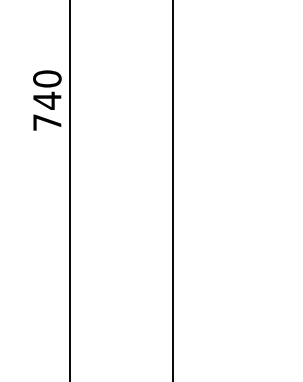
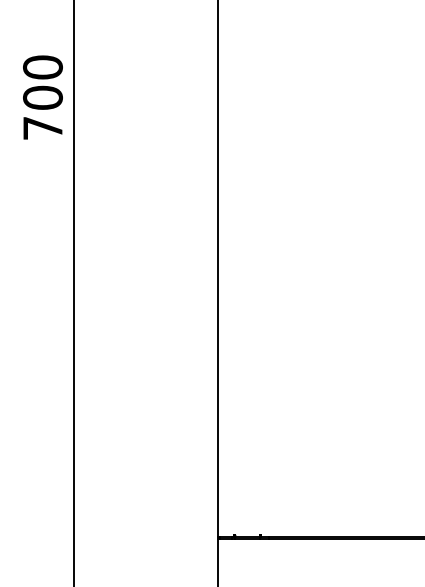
text: (47, 100) -> (42, 97), 740 -> 700

